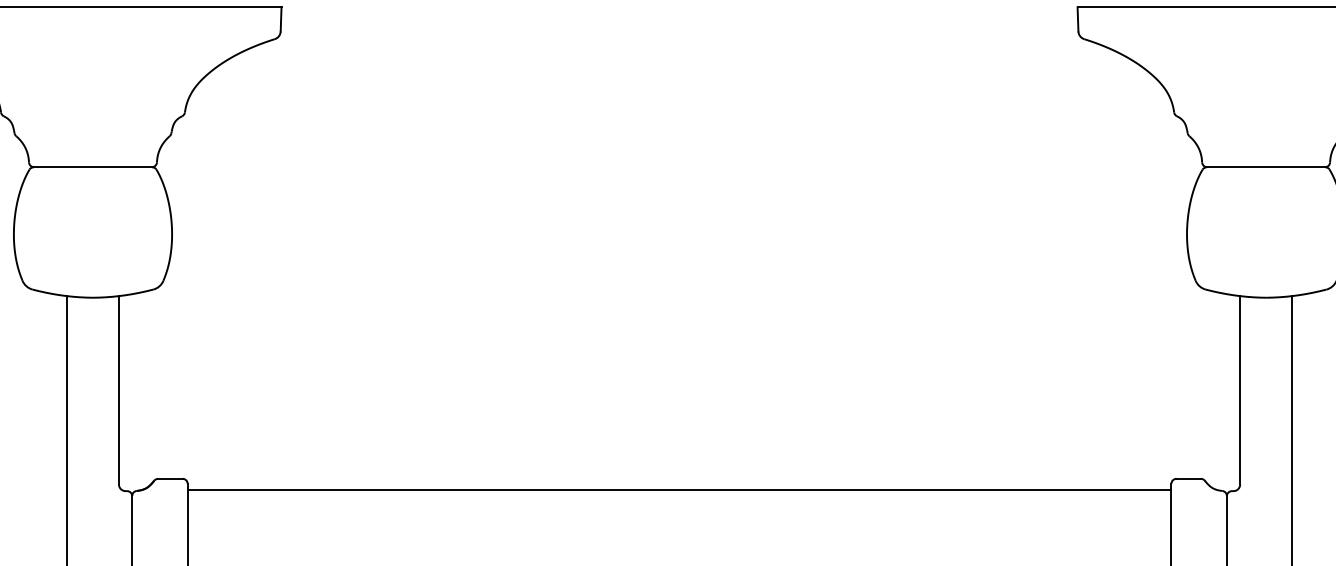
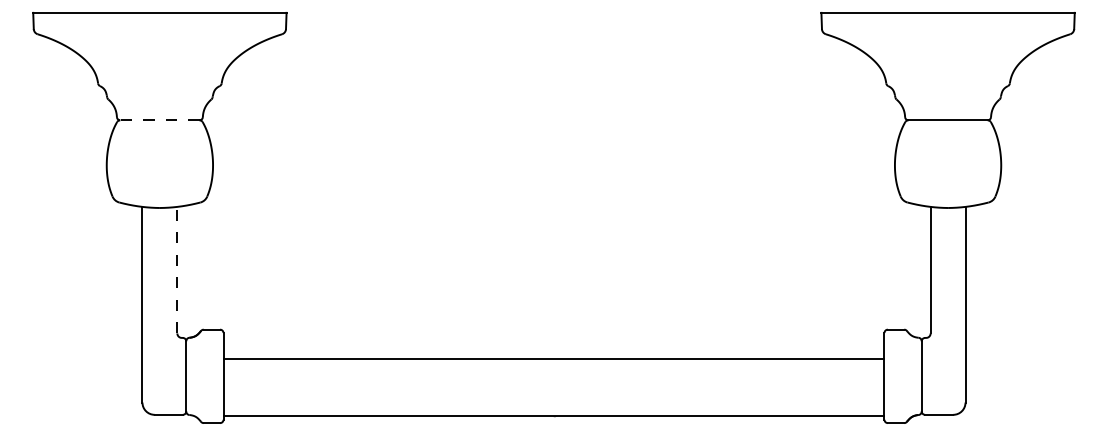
line: (92, 167) -> (159, 120), solid -> dashed
line: (119, 389) -> (177, 269), solid -> dashed
line: (678, 490) -> (553, 359), moved

